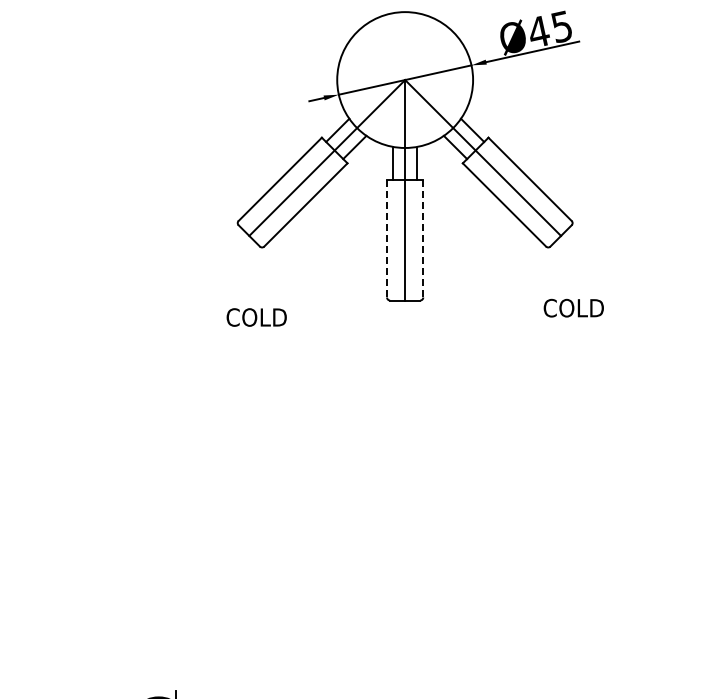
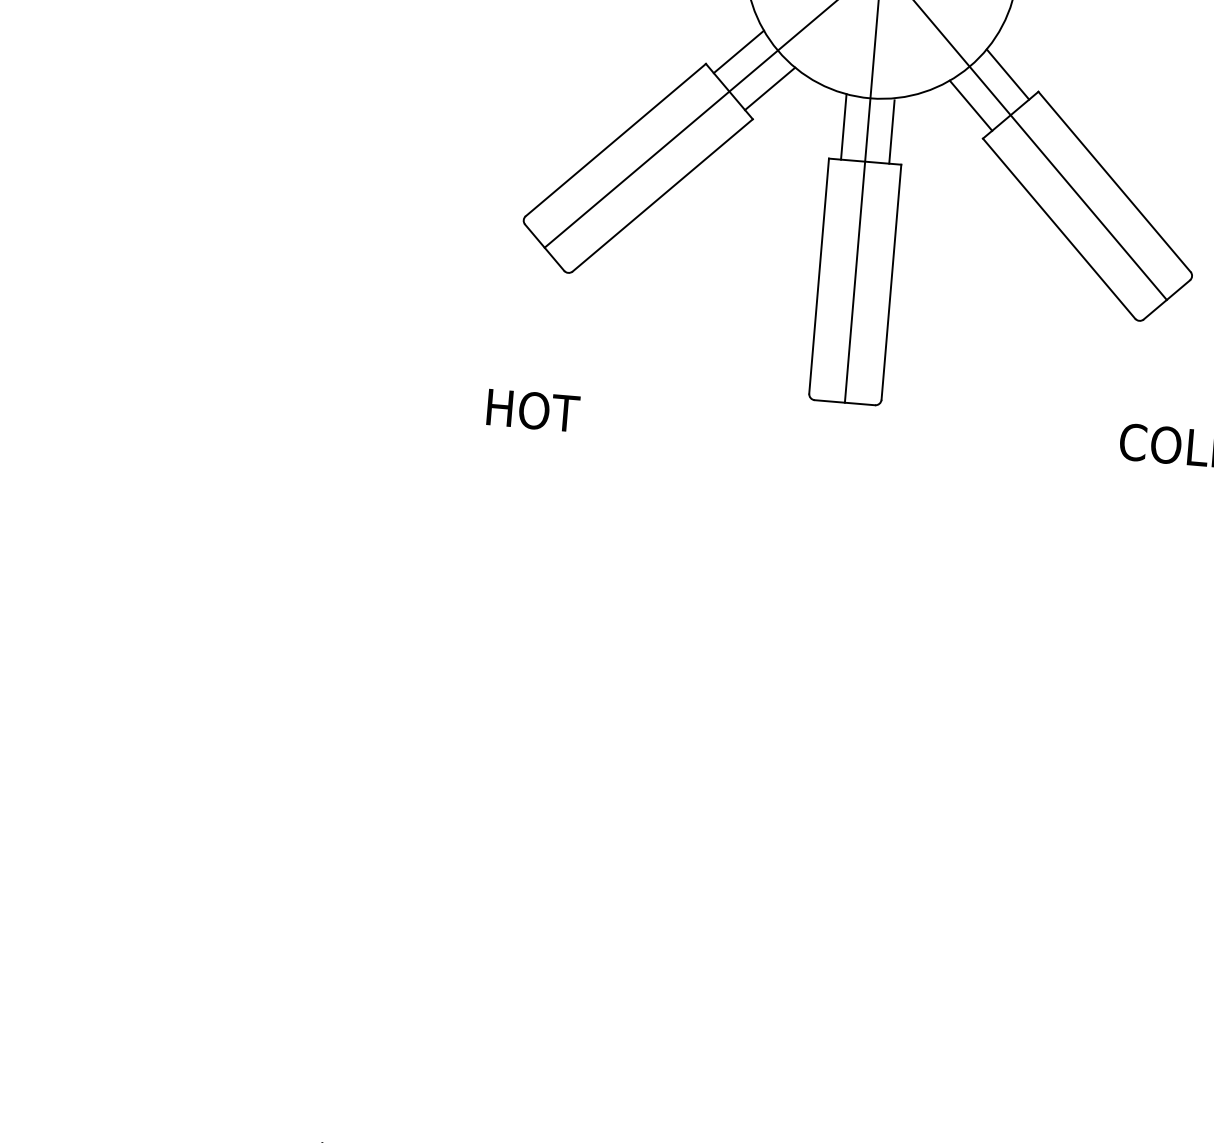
line: (387, 238) -> (820, 275), dashed -> solid
line: (423, 238) -> (891, 282), dashed -> solid
text: (256, 317) -> (545, 411), COLD -> HOT

